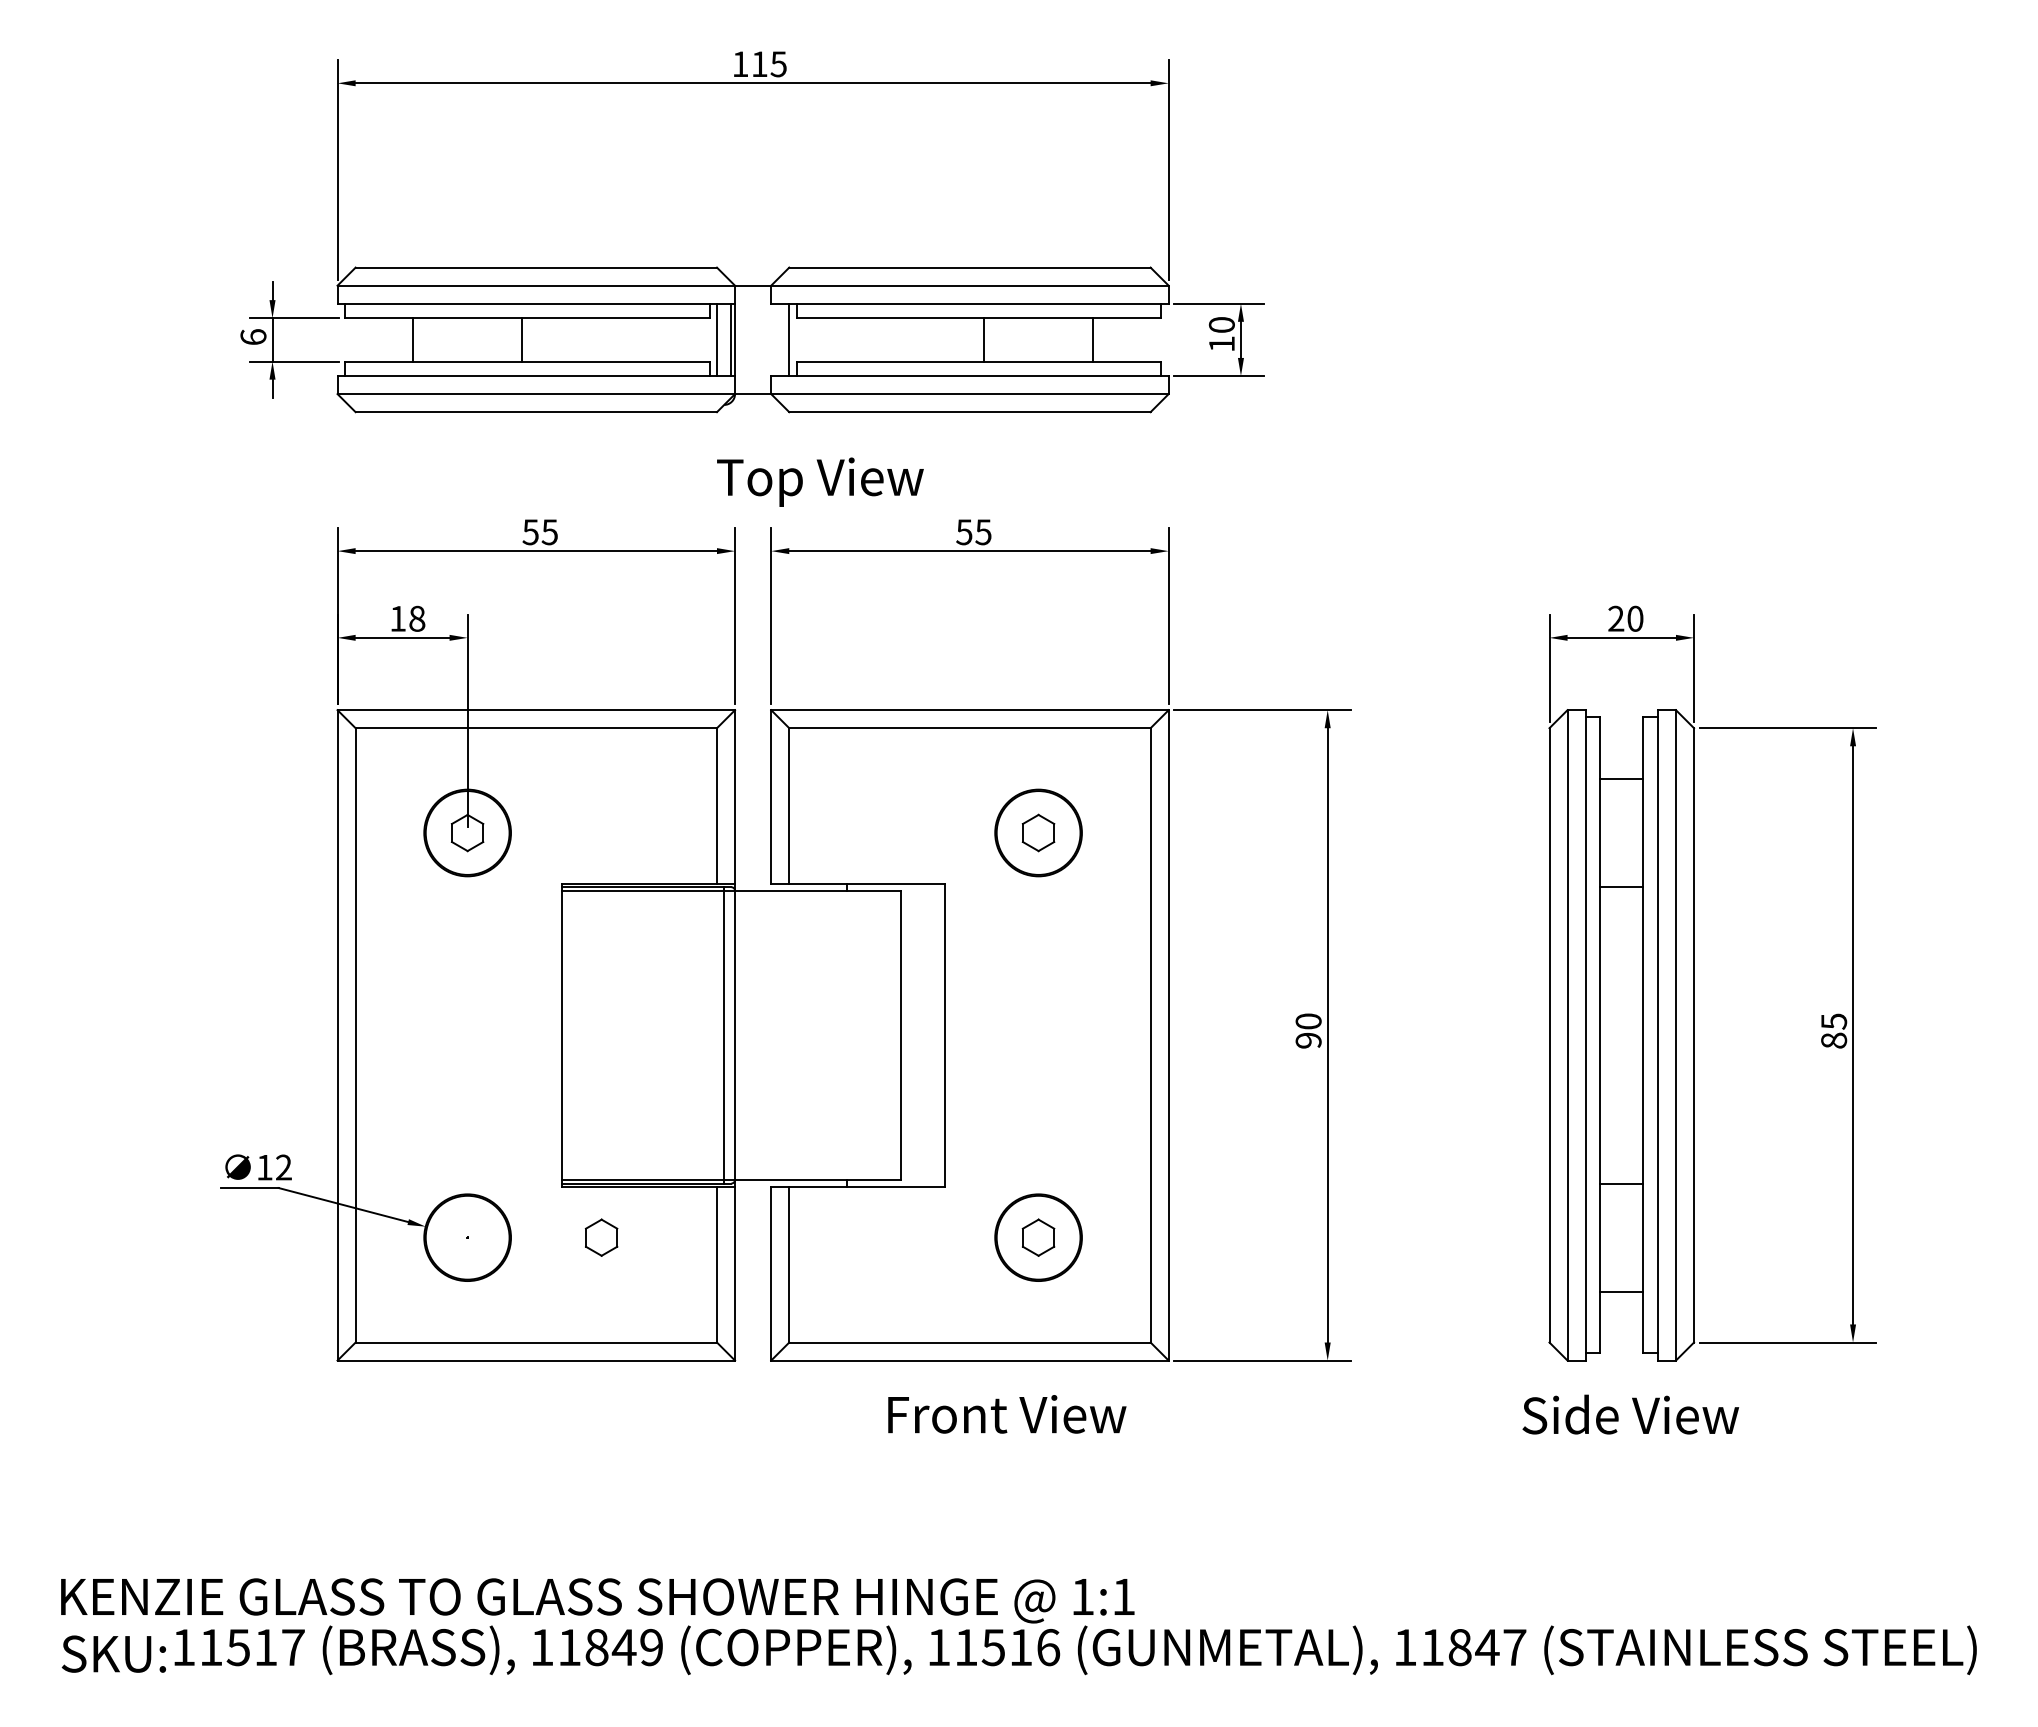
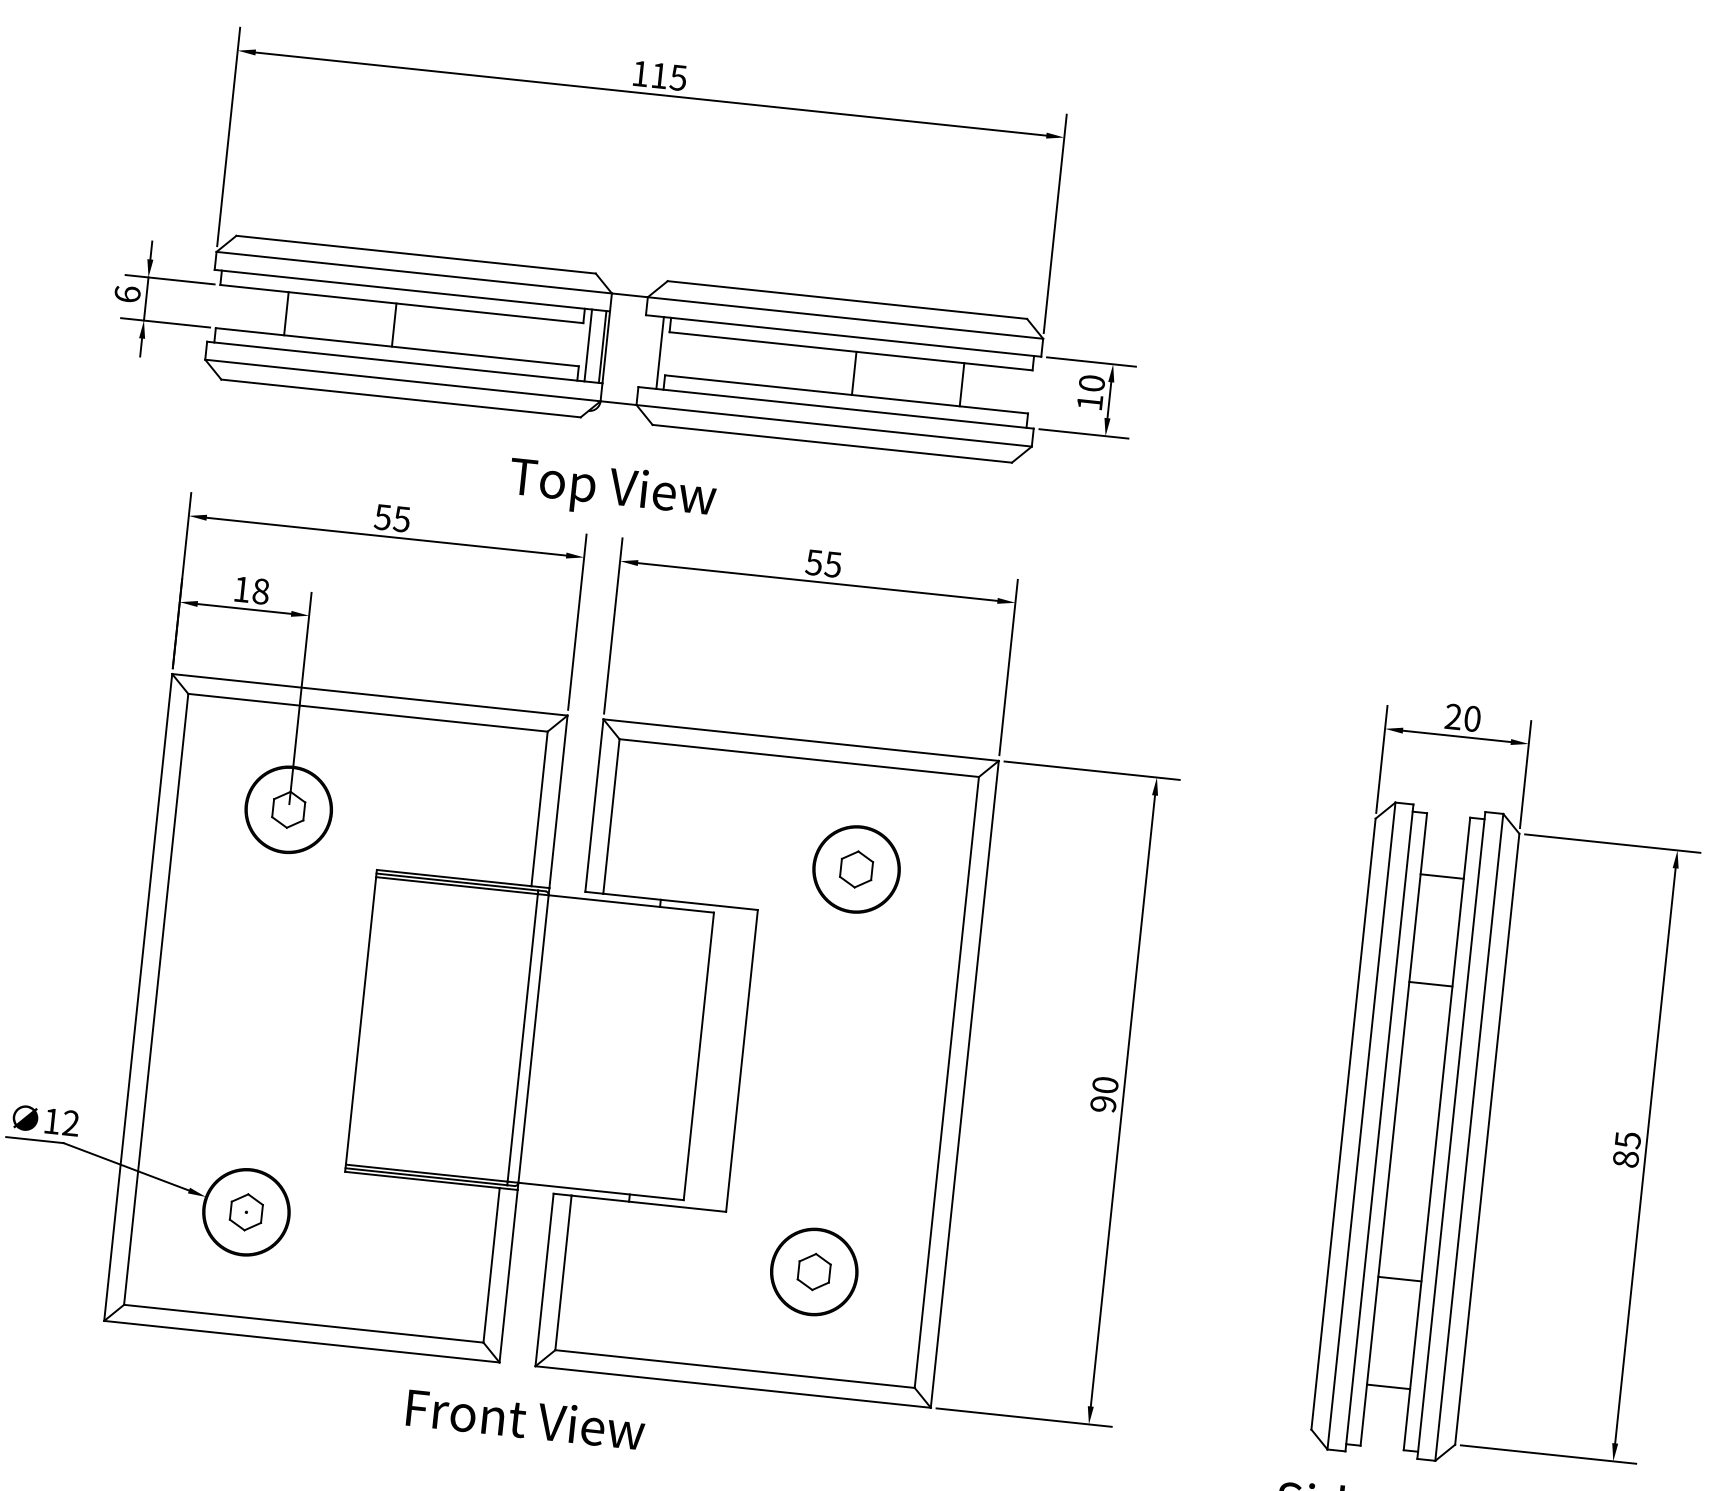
text: (820, 481) -> (612, 490), moved
part: (601, 1237) -> (246, 1212), moved
text: (1007, 1414) -> (526, 1419), moved

